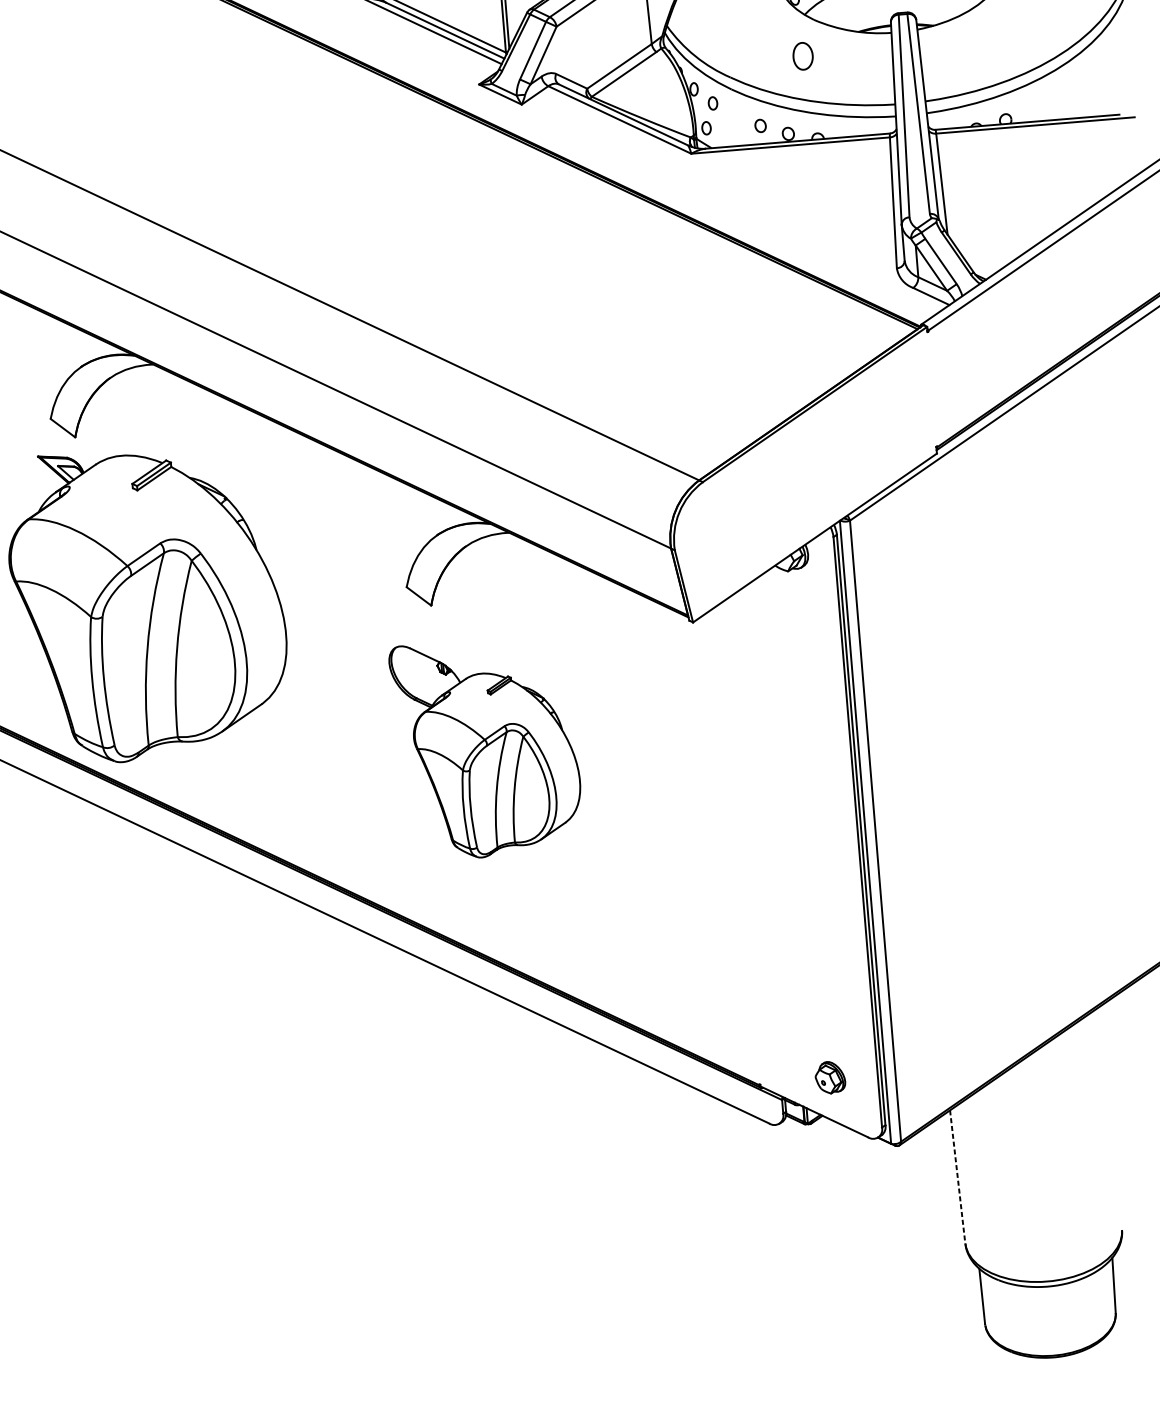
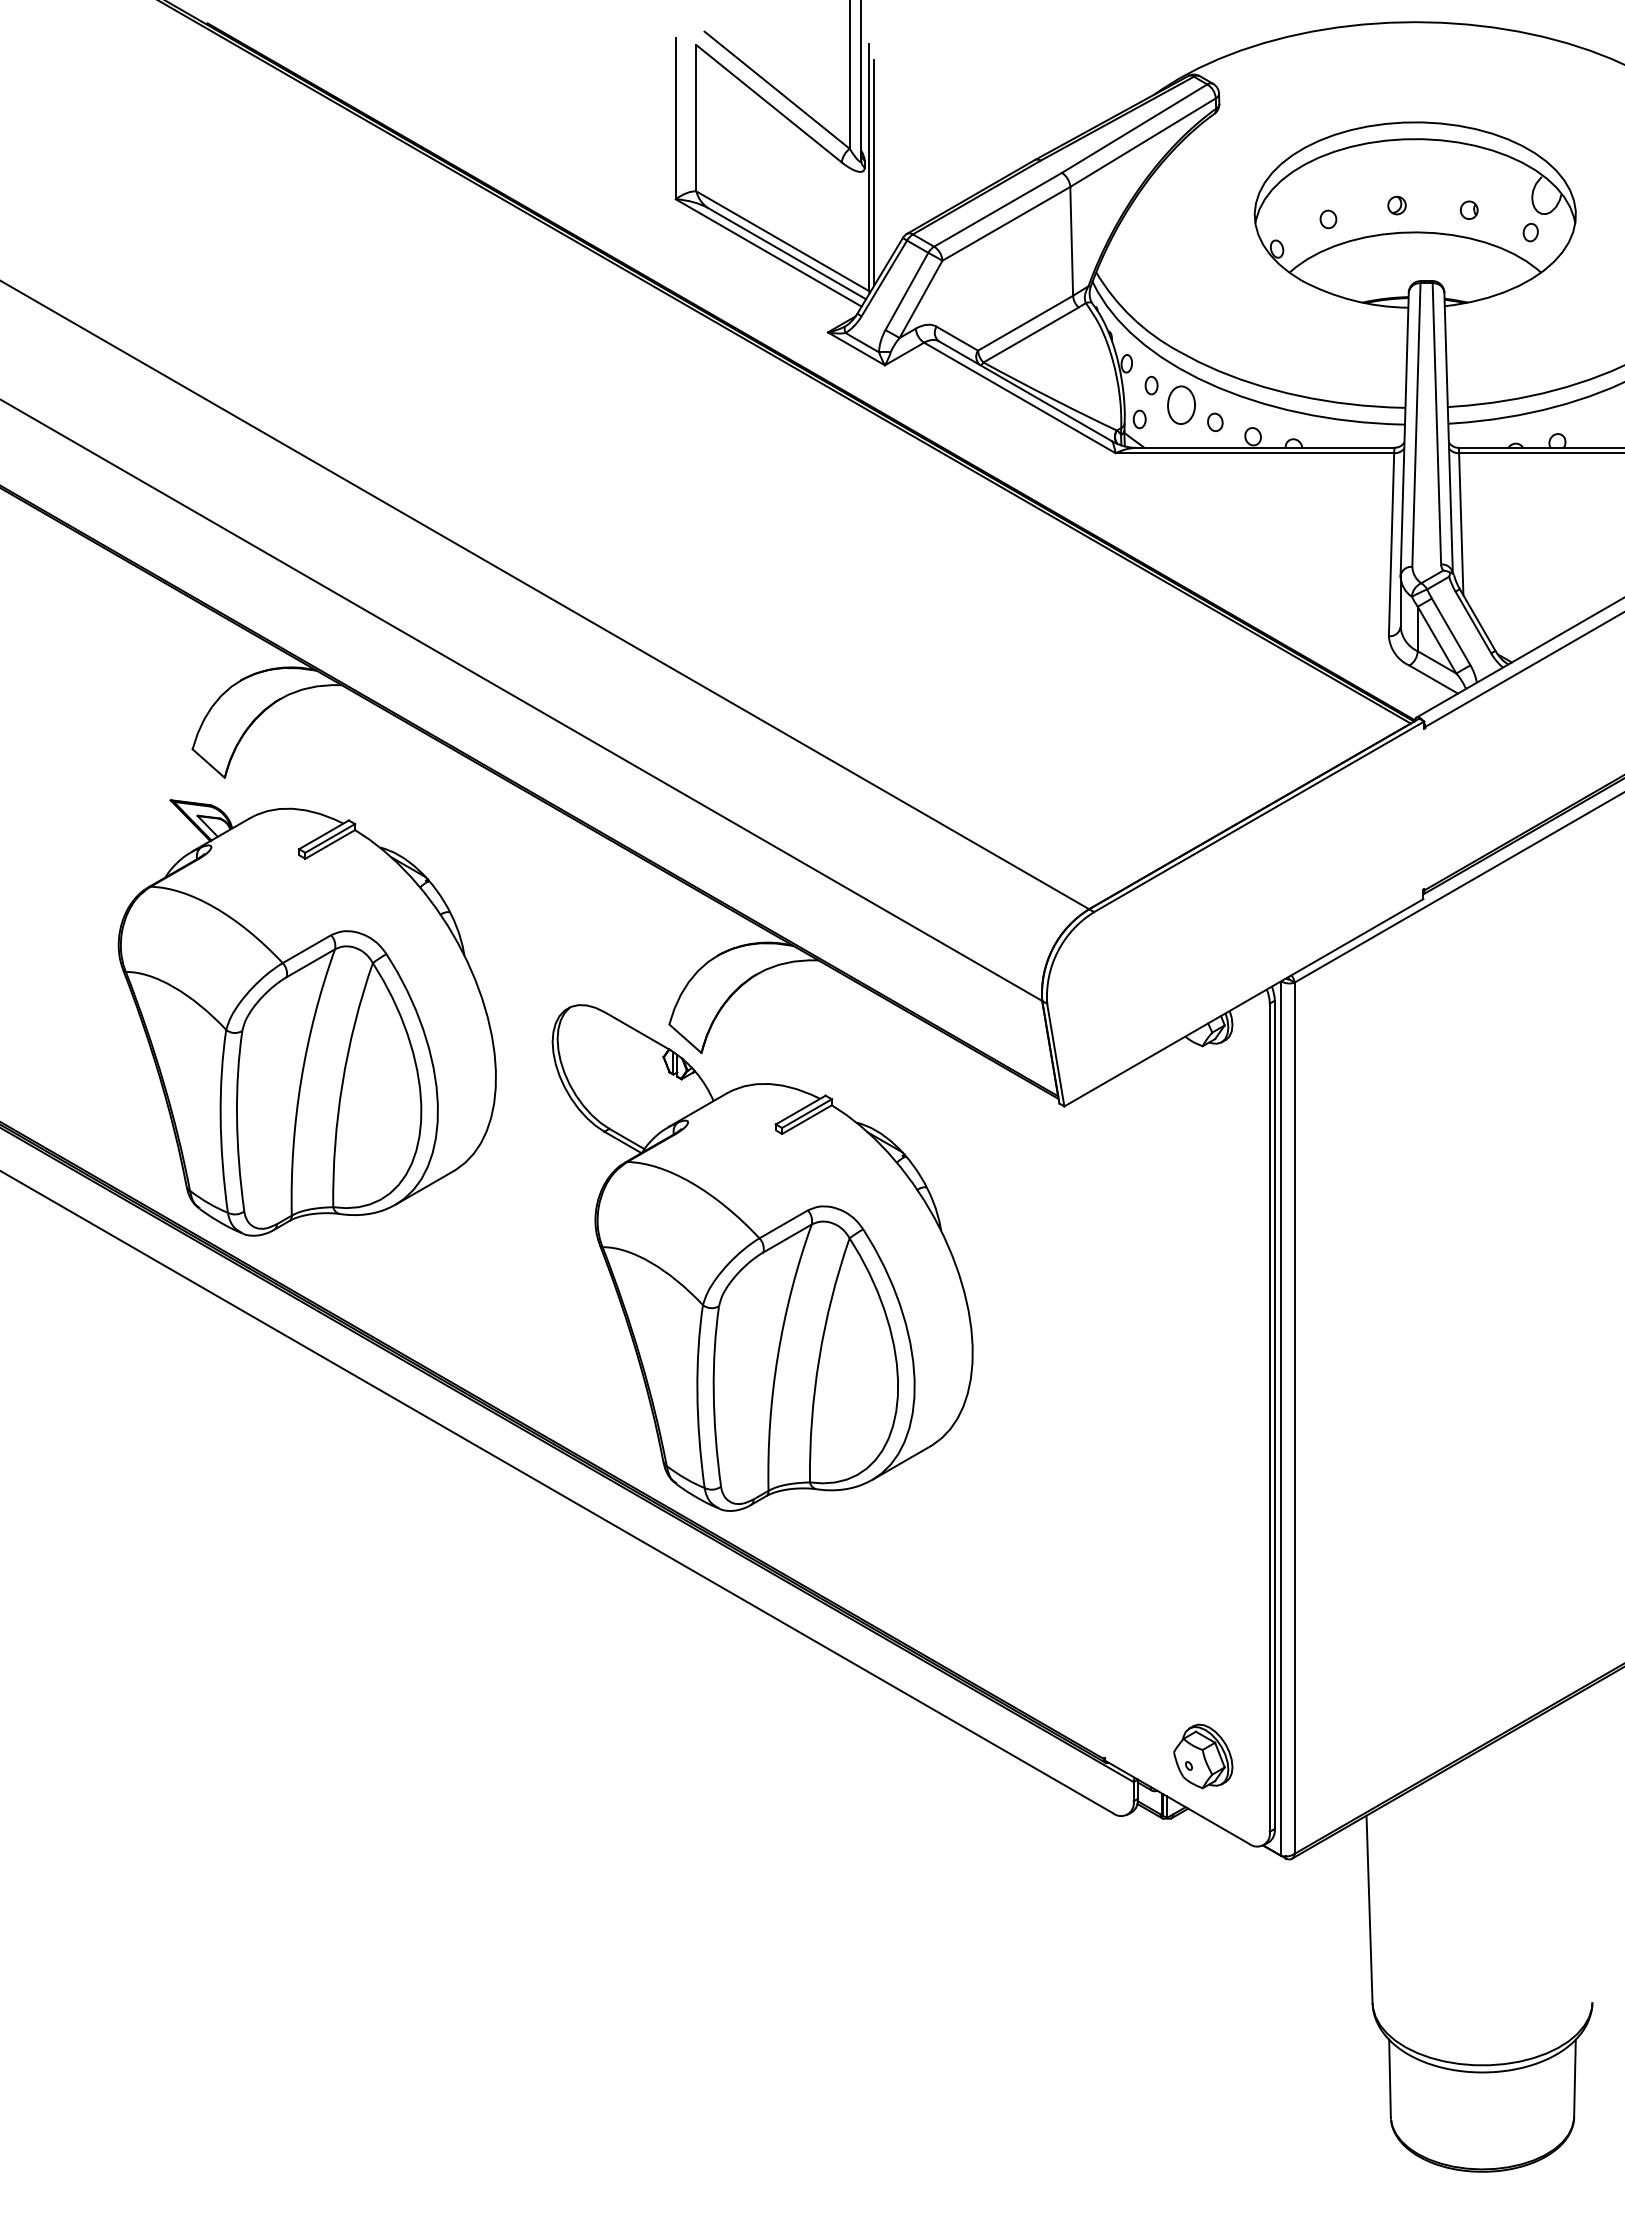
part: (803, 55) -> (1181, 404), moved
part: (486, 747) -> (762, 1257), size x1.67
part: (830, 1077) -> (1203, 1756), size x1.43
line: (957, 1177) -> (1369, 1909), dashed -> solid

